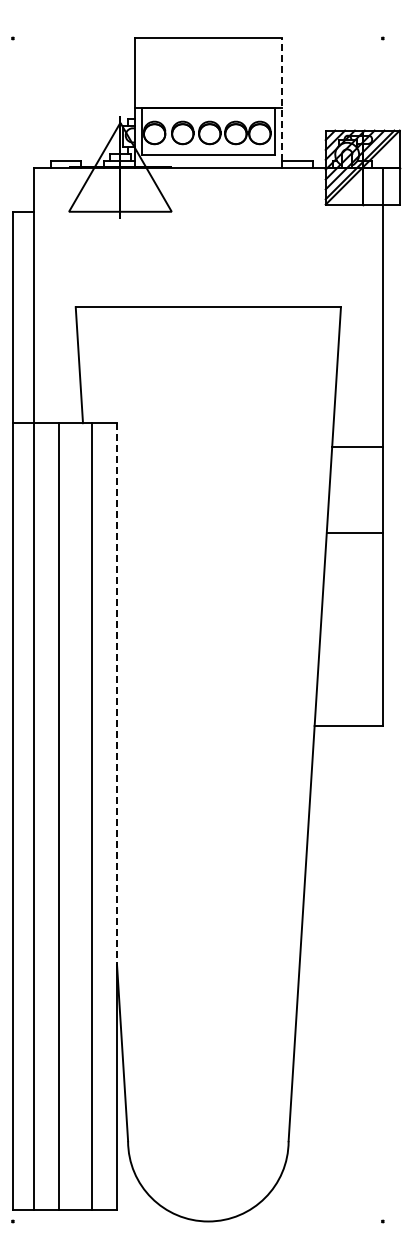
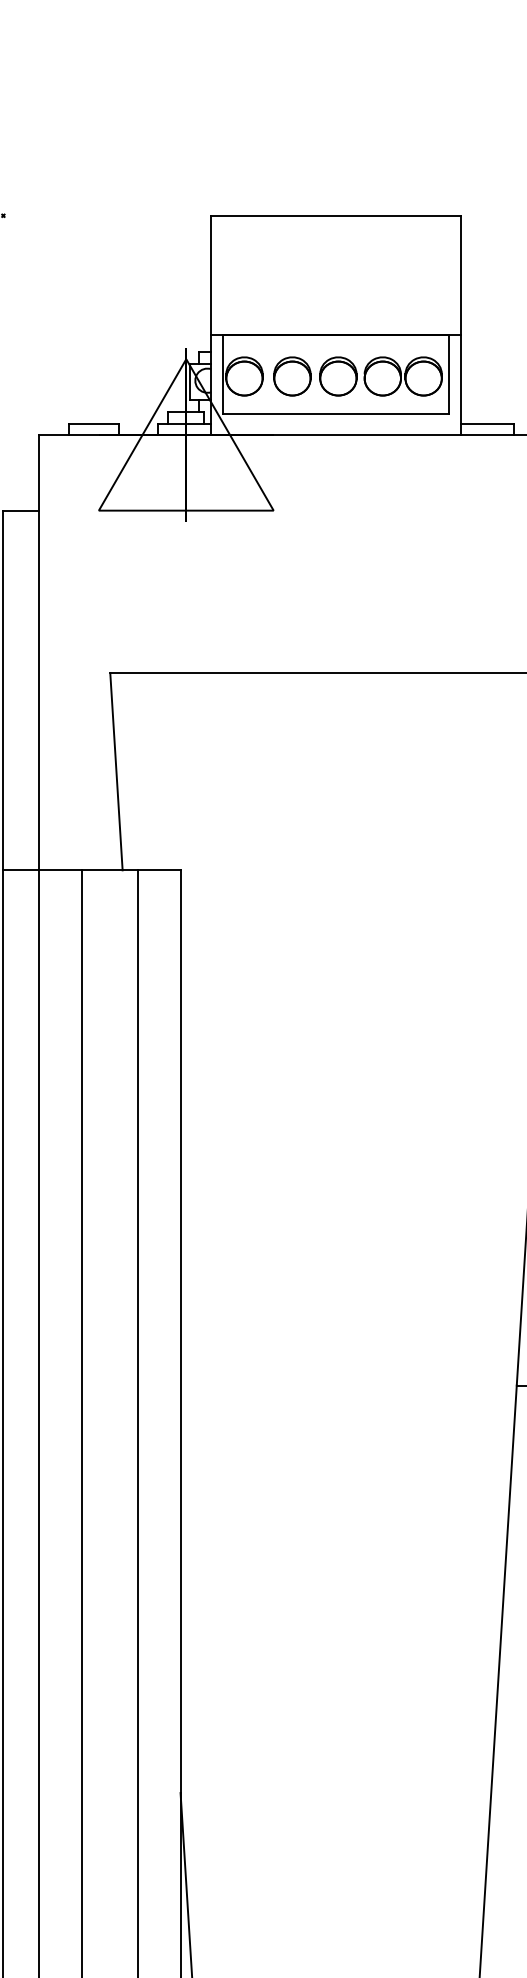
line: (281, 99) -> (460, 319), dashed -> solid
line: (117, 694) -> (181, 1331), dashed -> solid

